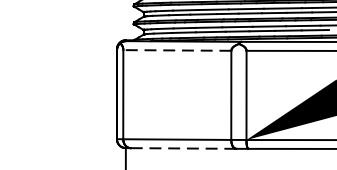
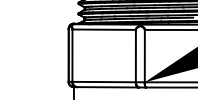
line: (177, 50) -> (104, 29), dashed -> solid
line: (182, 148) -> (107, 87), dashed -> solid

